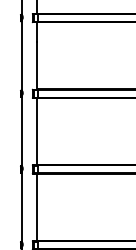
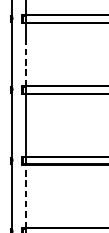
line: (36, 65) -> (25, 63), solid -> dashed
line: (36, 207) -> (25, 196), solid -> dashed

